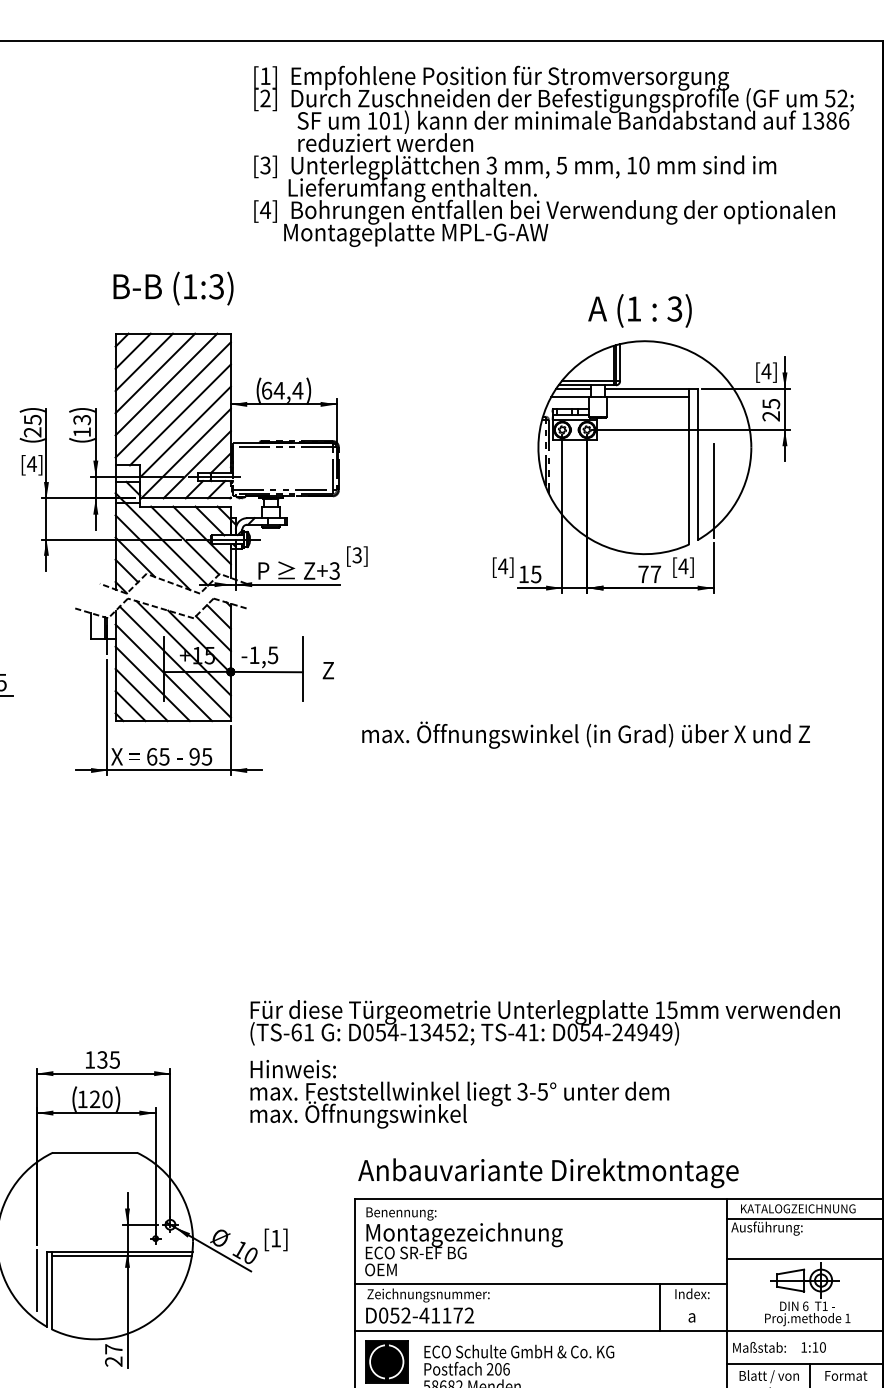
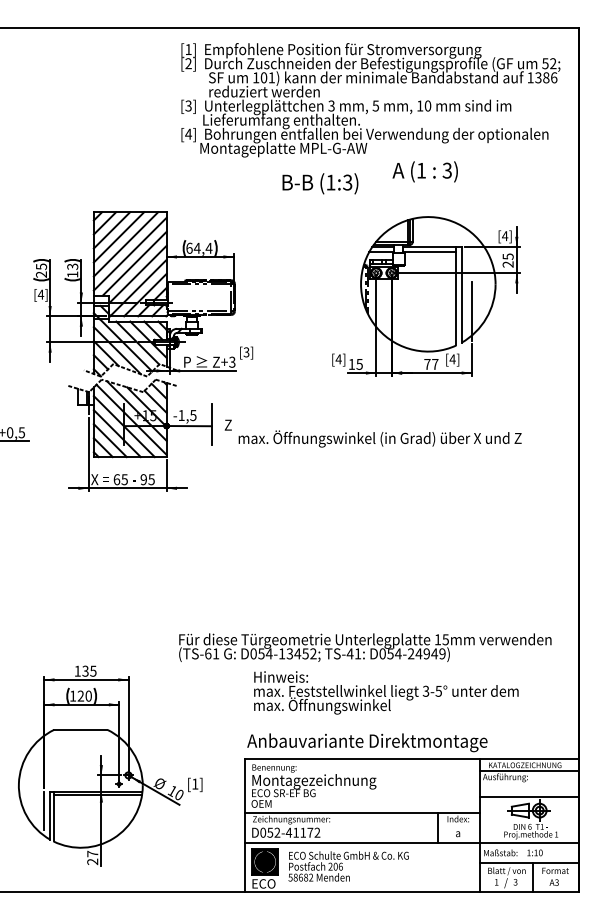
text: (173, 288) -> (320, 183), moved
text: (638, 310) -> (424, 171), moved
text: (585, 734) -> (379, 438), moved
text: (460, 1093) -> (386, 692), moved

